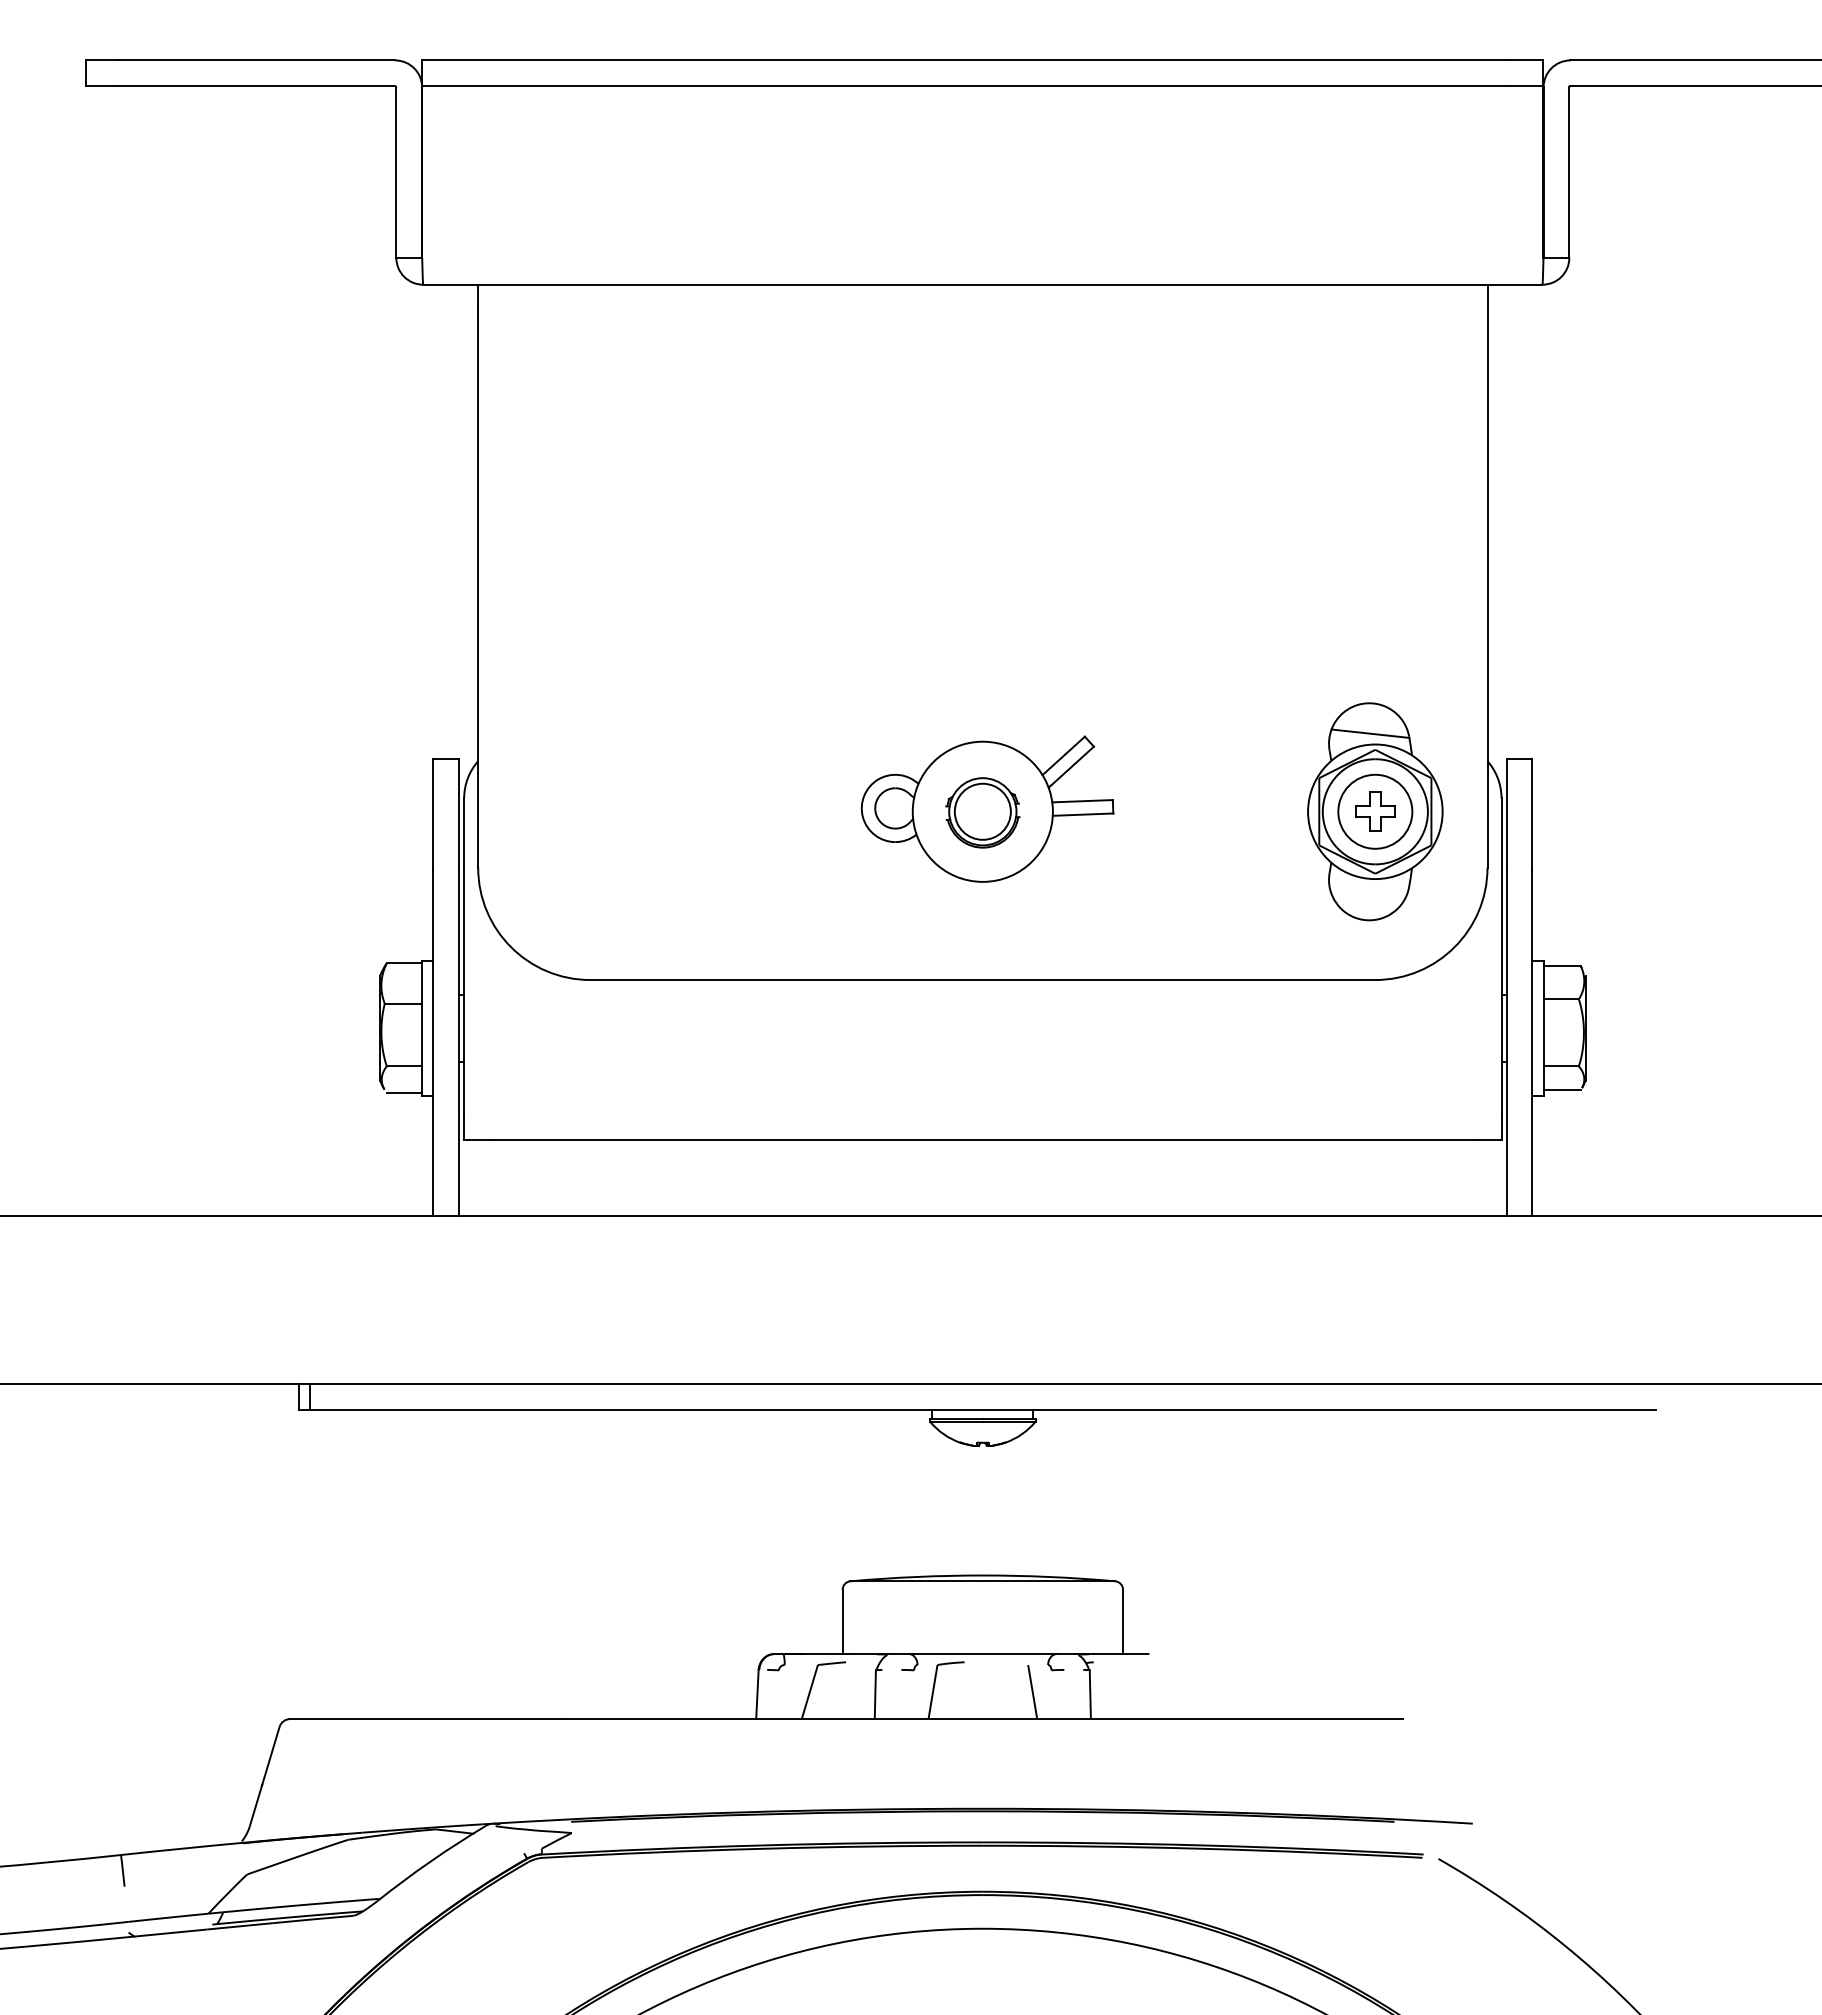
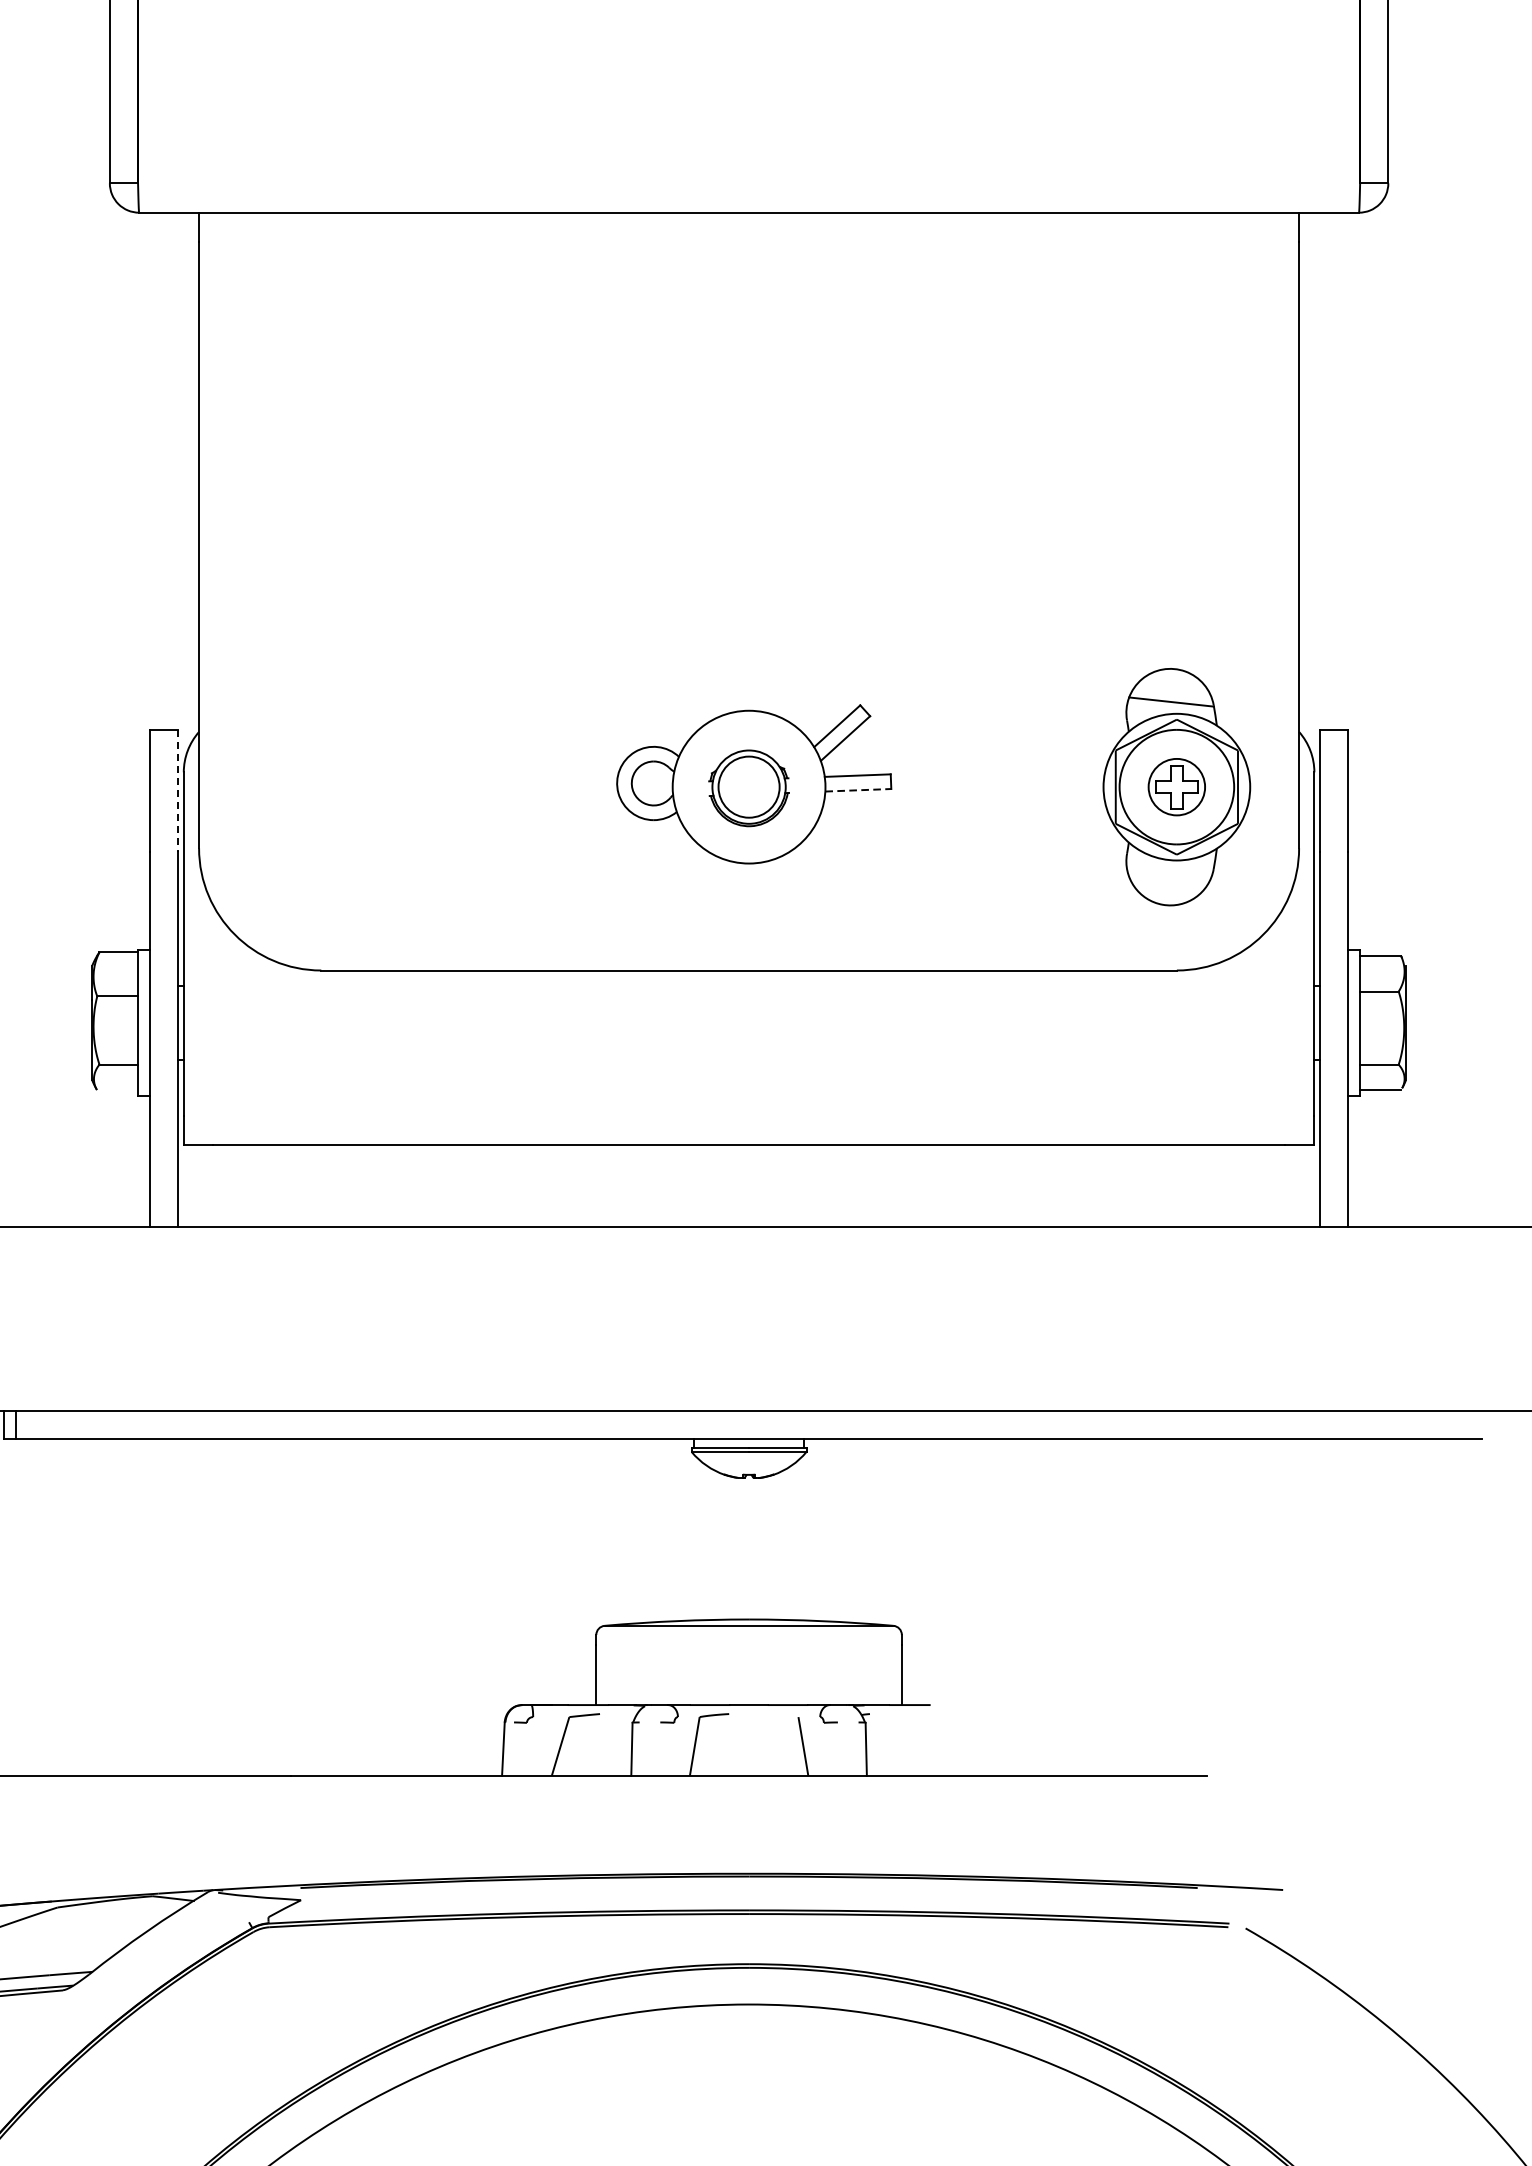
circle: (1375, 811) -> (1177, 786), size x0.7
line: (1083, 814) -> (858, 790), solid -> dashed
line: (459, 815) -> (178, 791), solid -> dashed
line: (404, 1093) -> (118, 1094), removed

